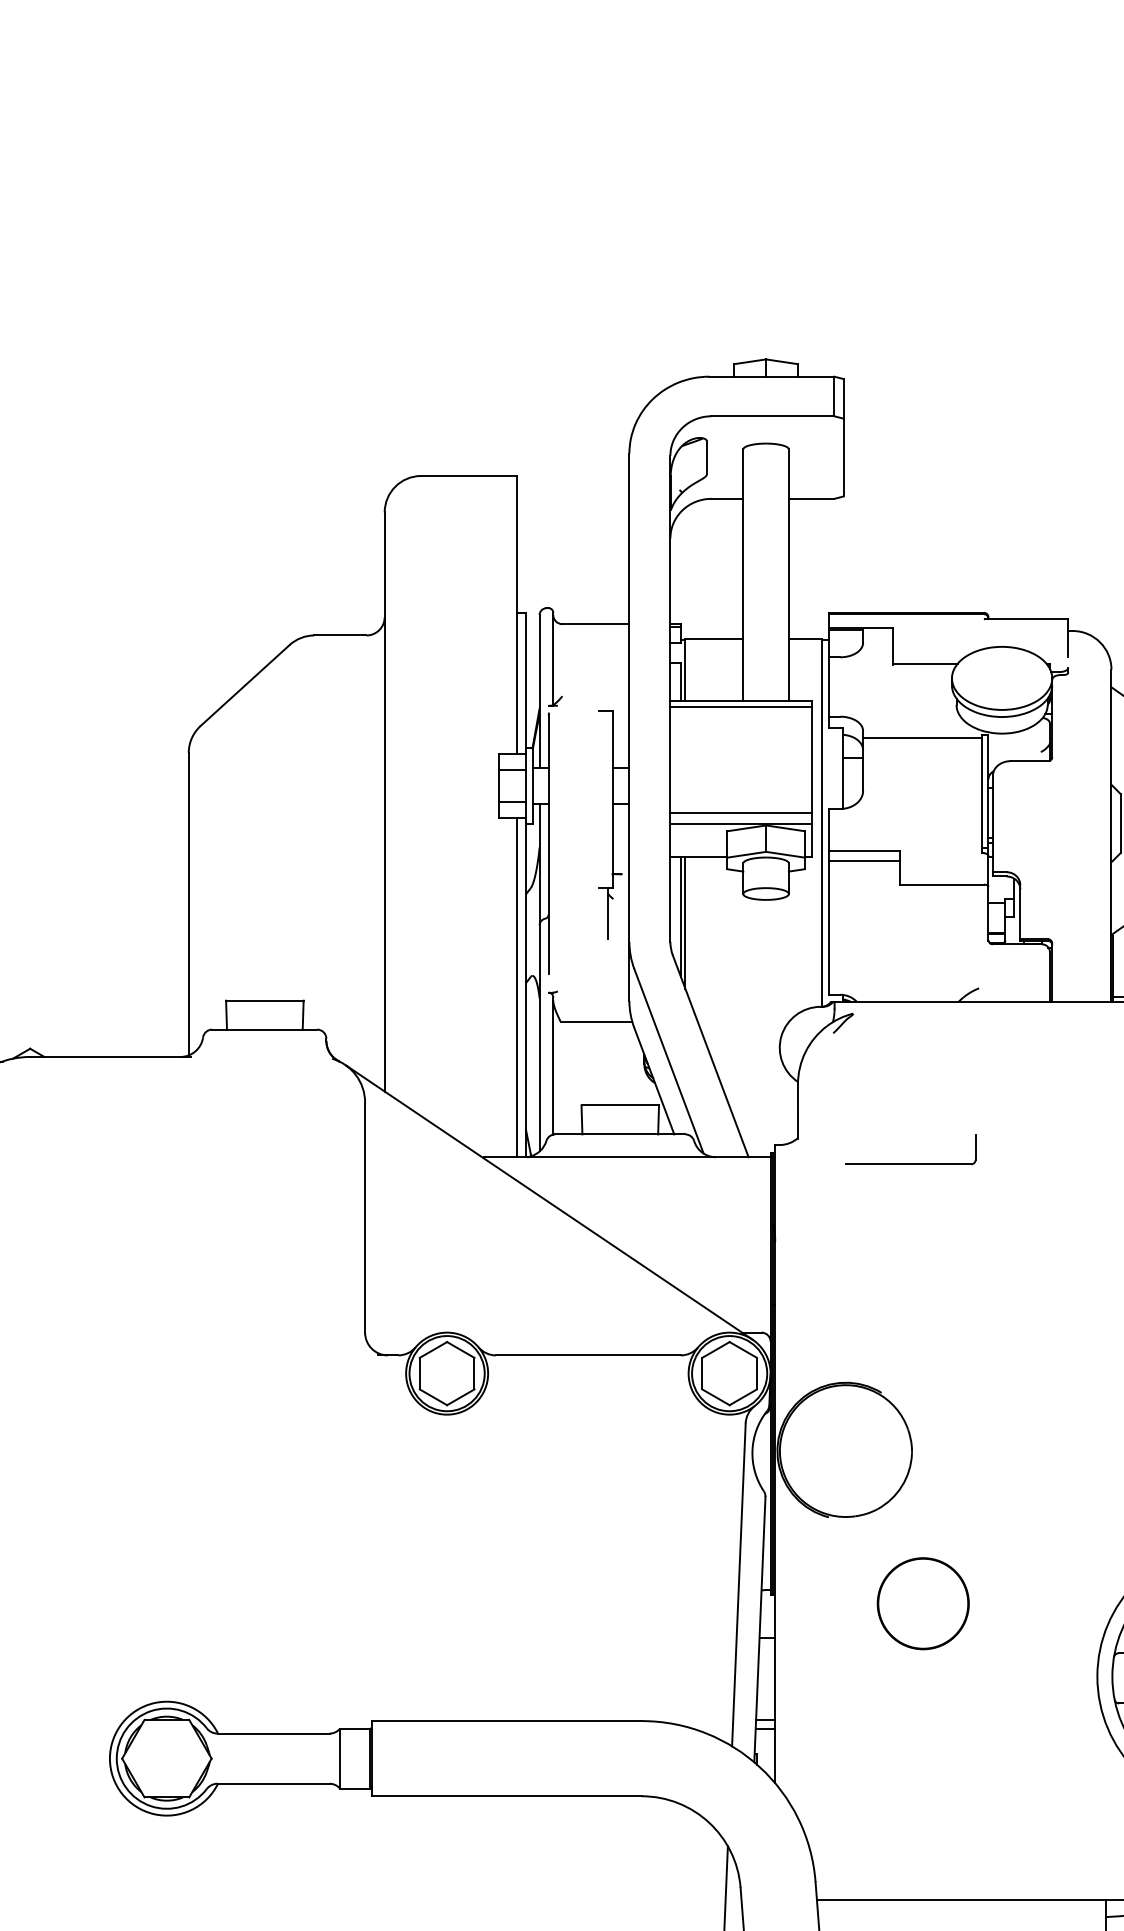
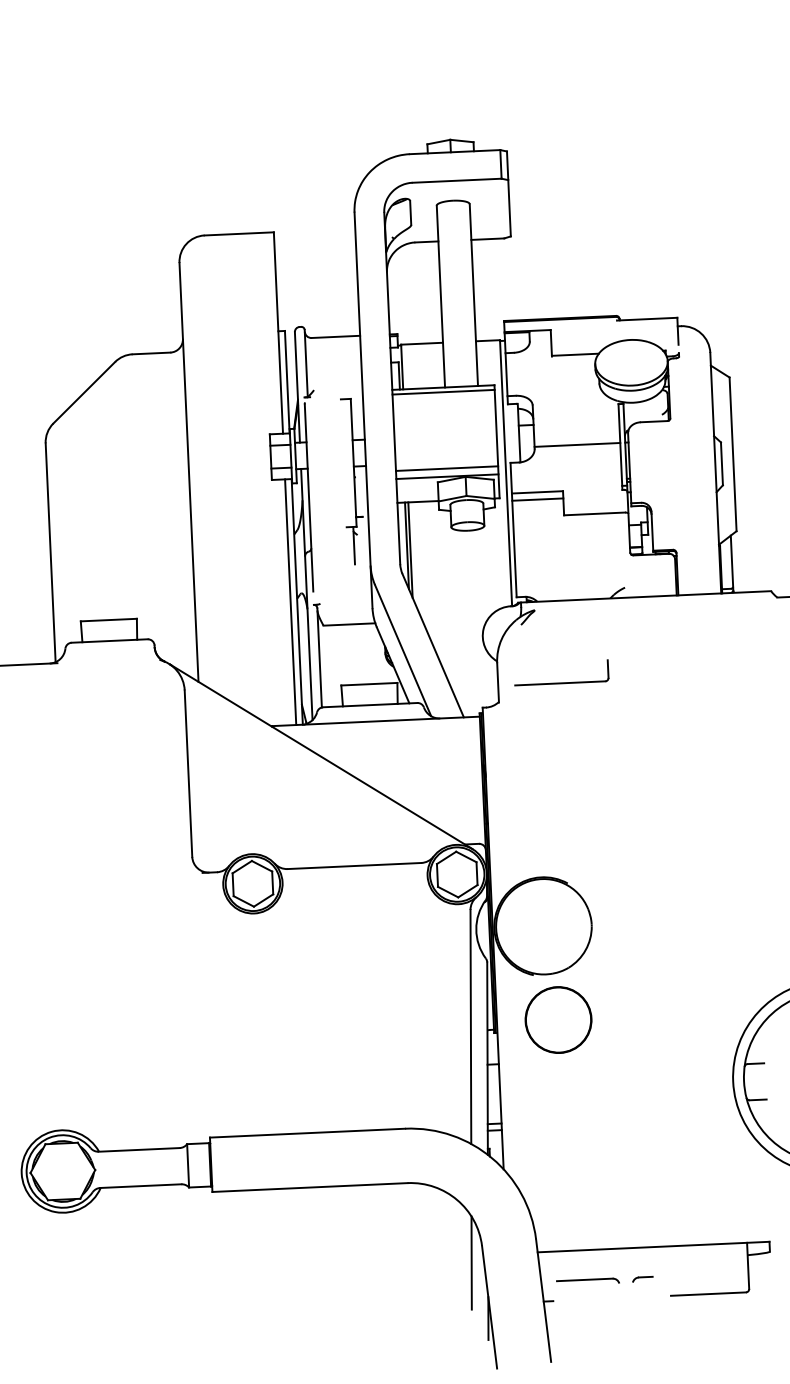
line: (922, 738) -> (577, 445), moved
part: (910, 1163) -> (561, 682), moved
circle: (922, 1603) -> (557, 1019), moved

